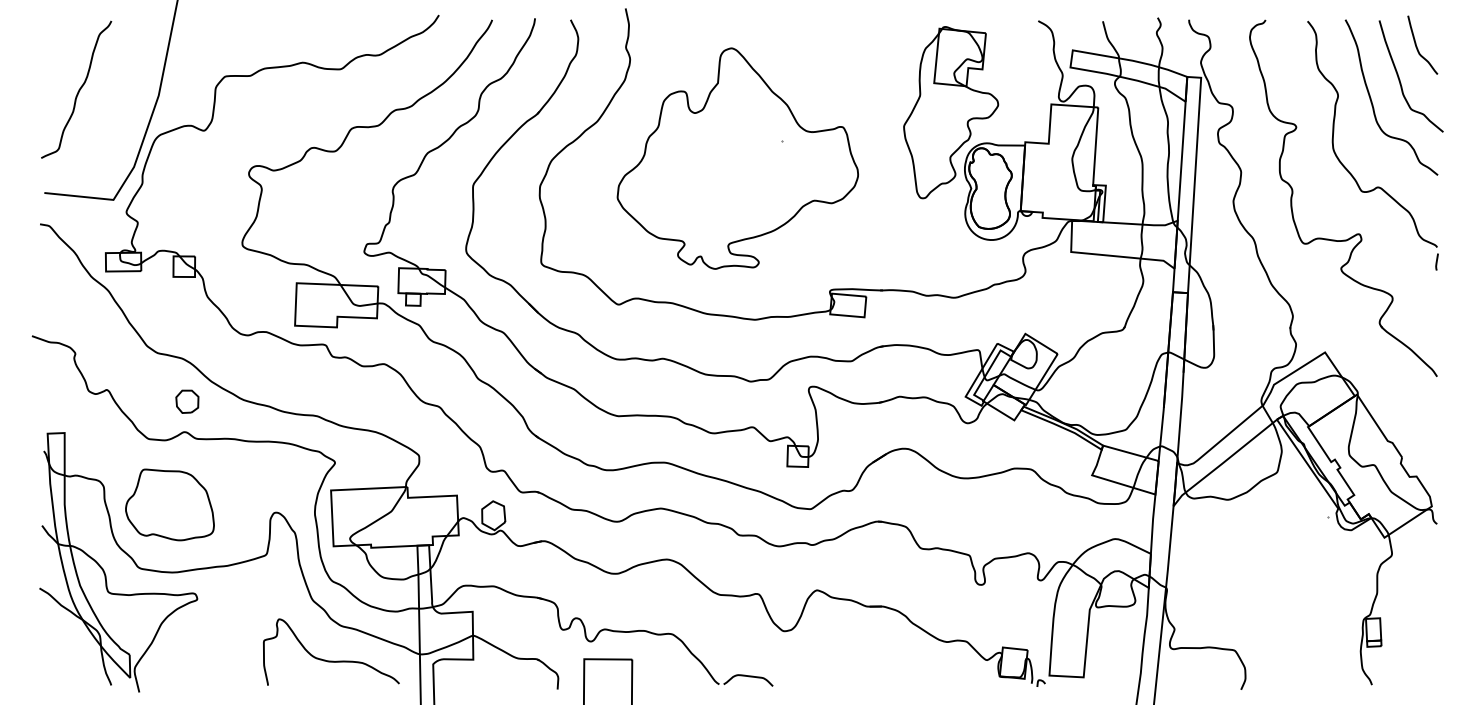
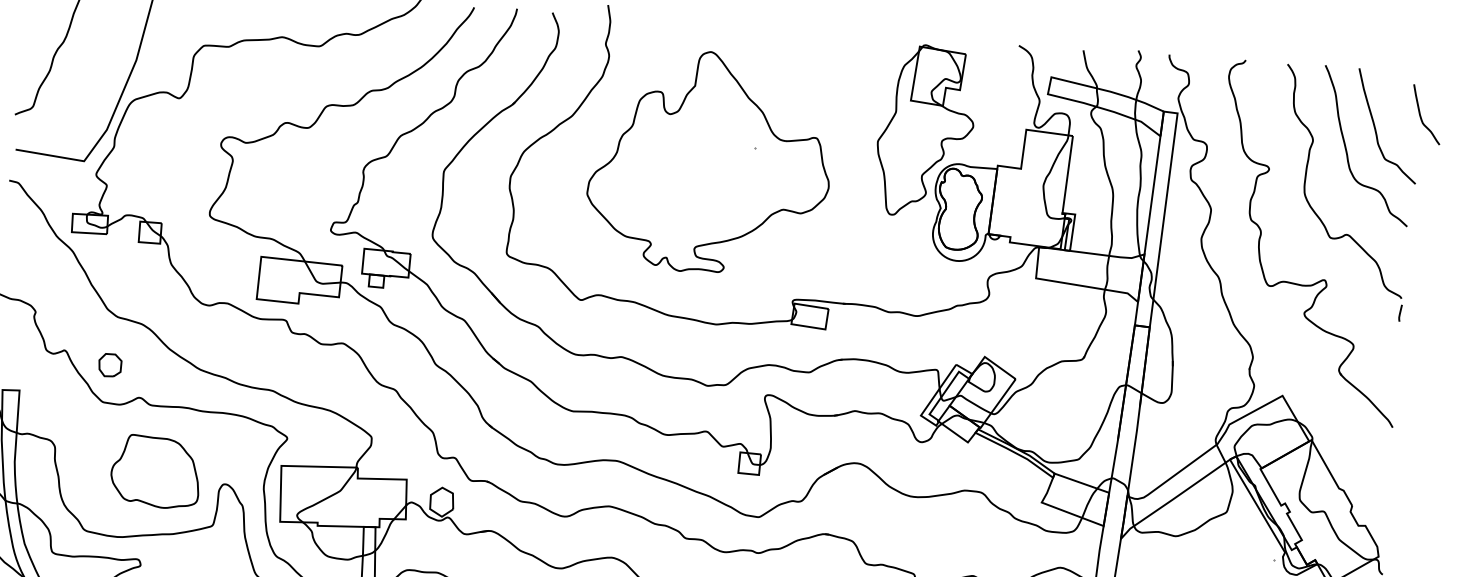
curve: (1417, 46) -> (1421, 115), moved
part: (187, 401) -> (110, 365), moved
part: (169, 504) -> (155, 471), moved

